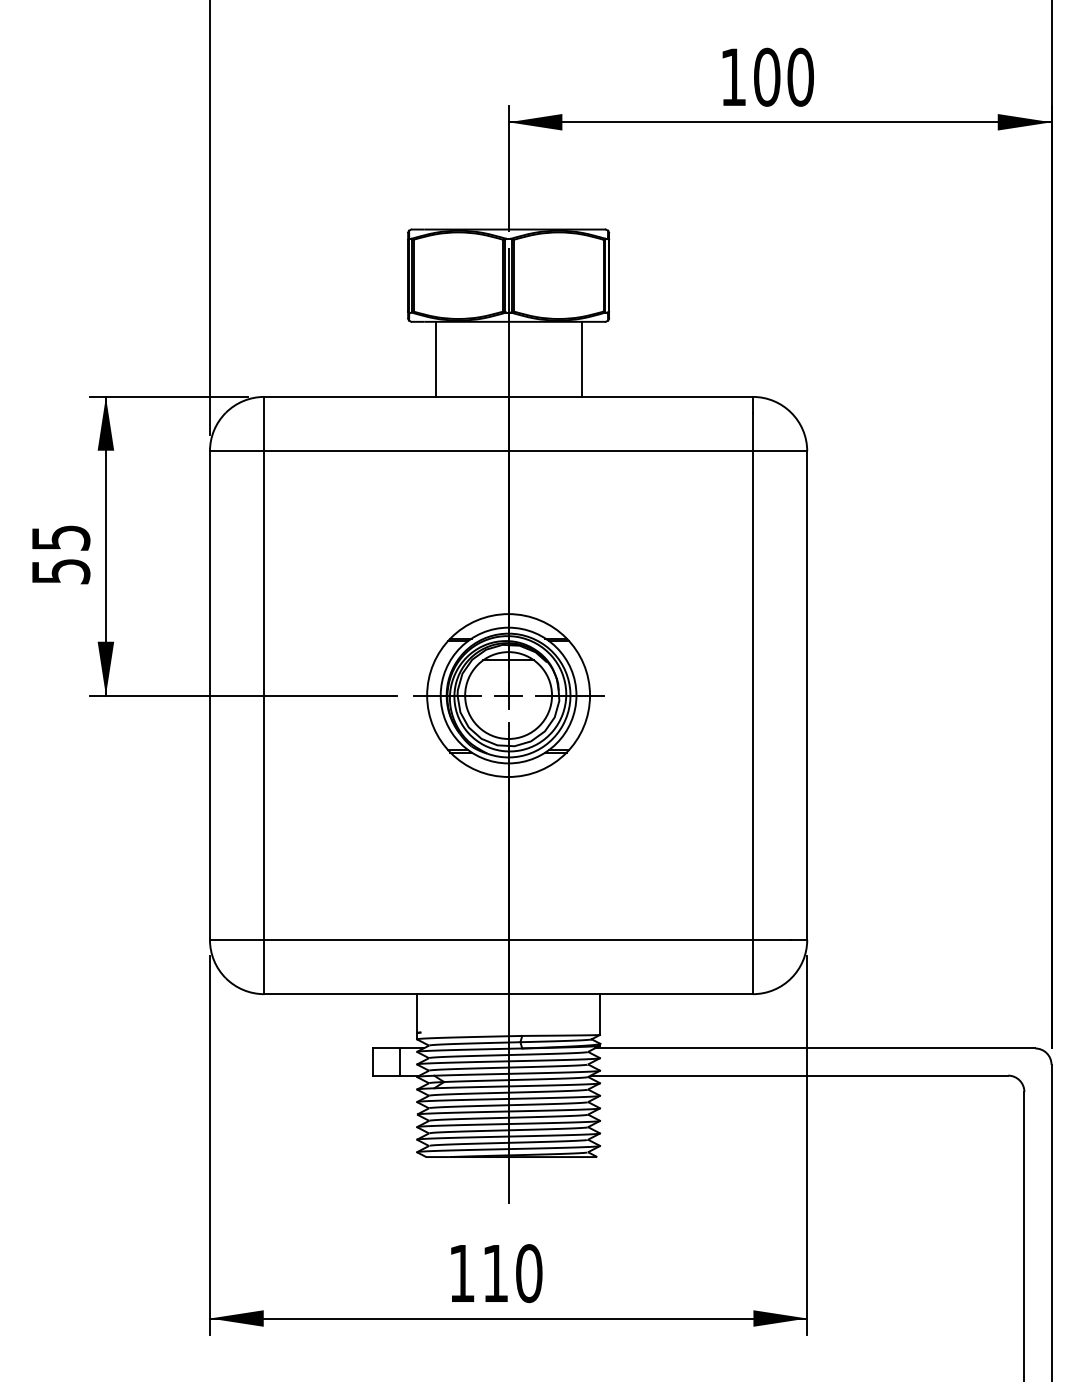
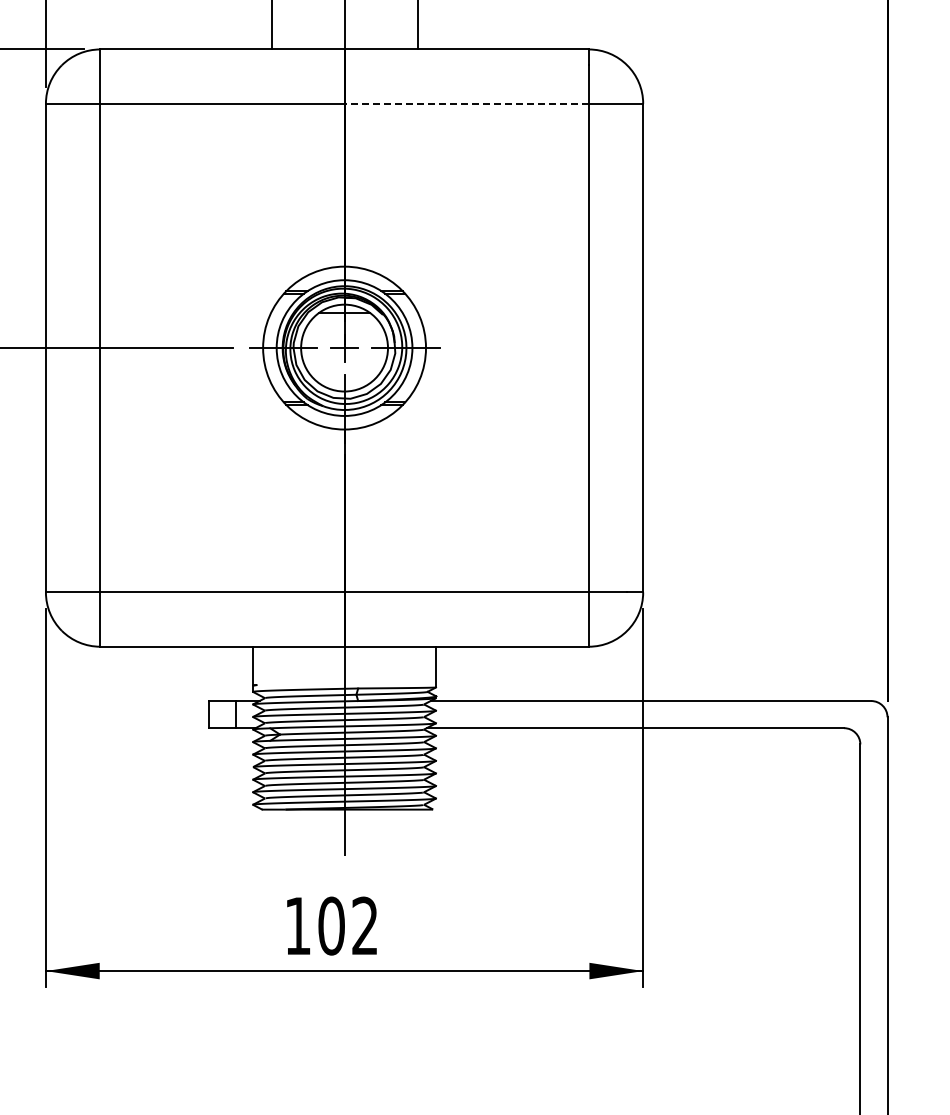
line: (630, 451) -> (466, 104), solid -> dashed
text: (512, 1273) -> (348, 926), 110 -> 102

